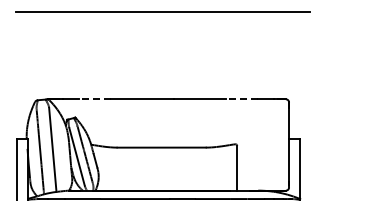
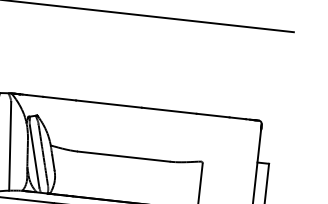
line: (94, 99) -> (59, 98), dashed -> solid
line: (242, 99) -> (213, 115), dashed -> solid

